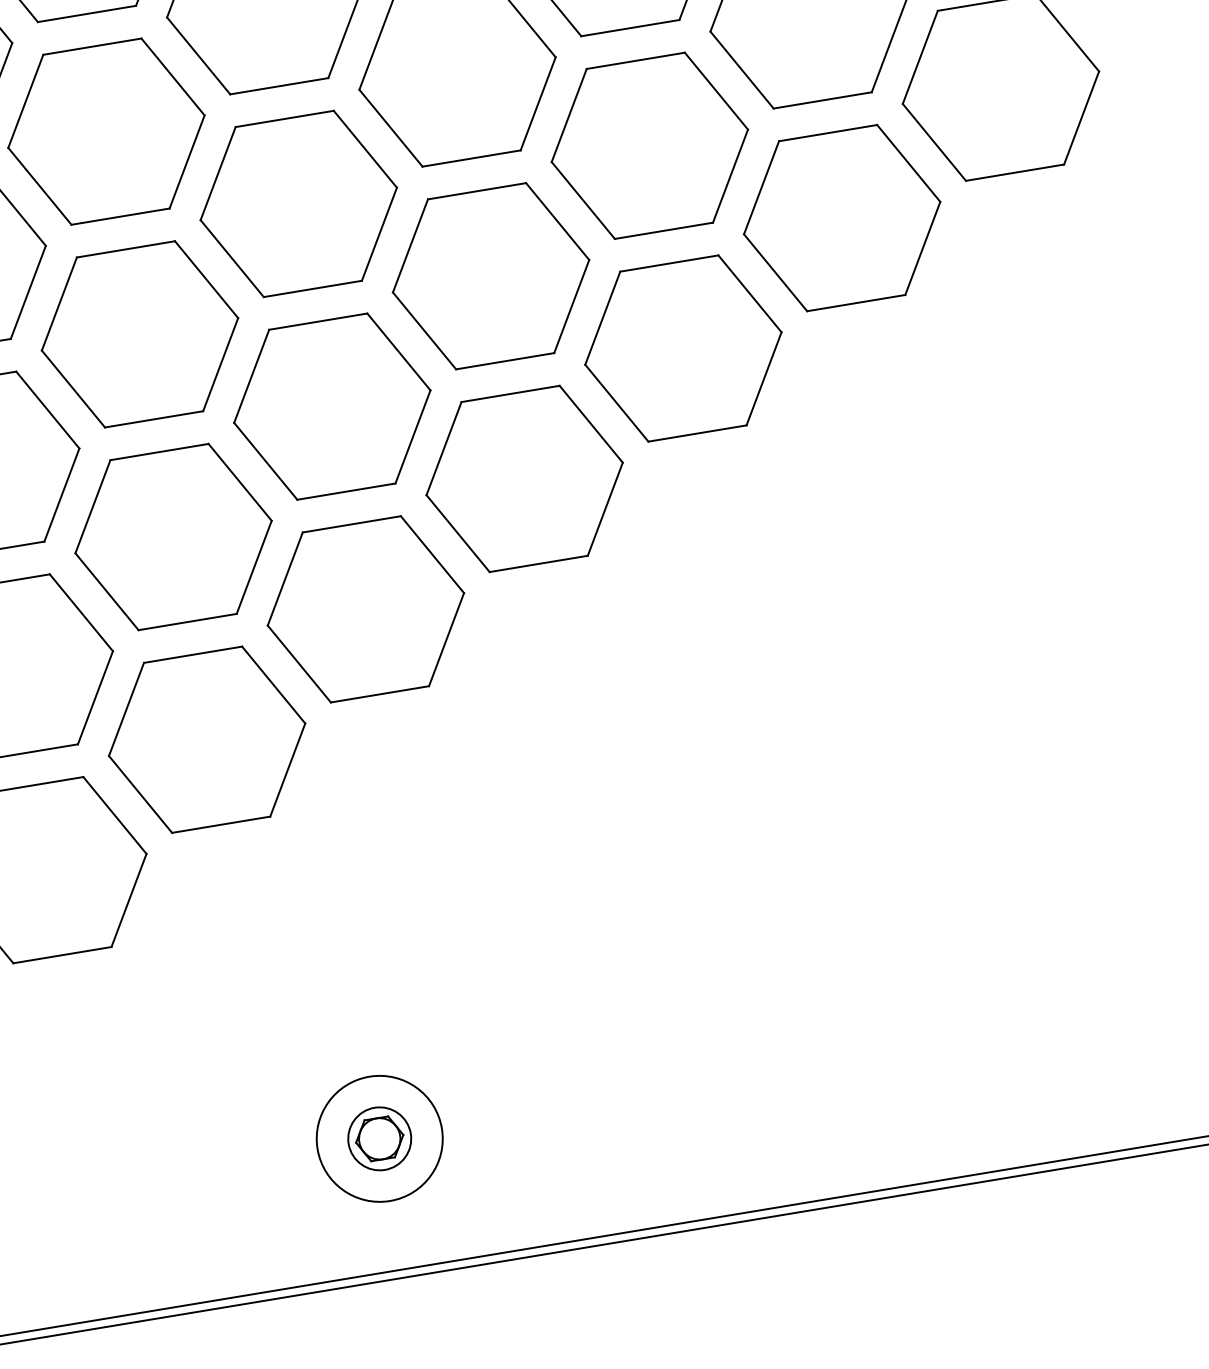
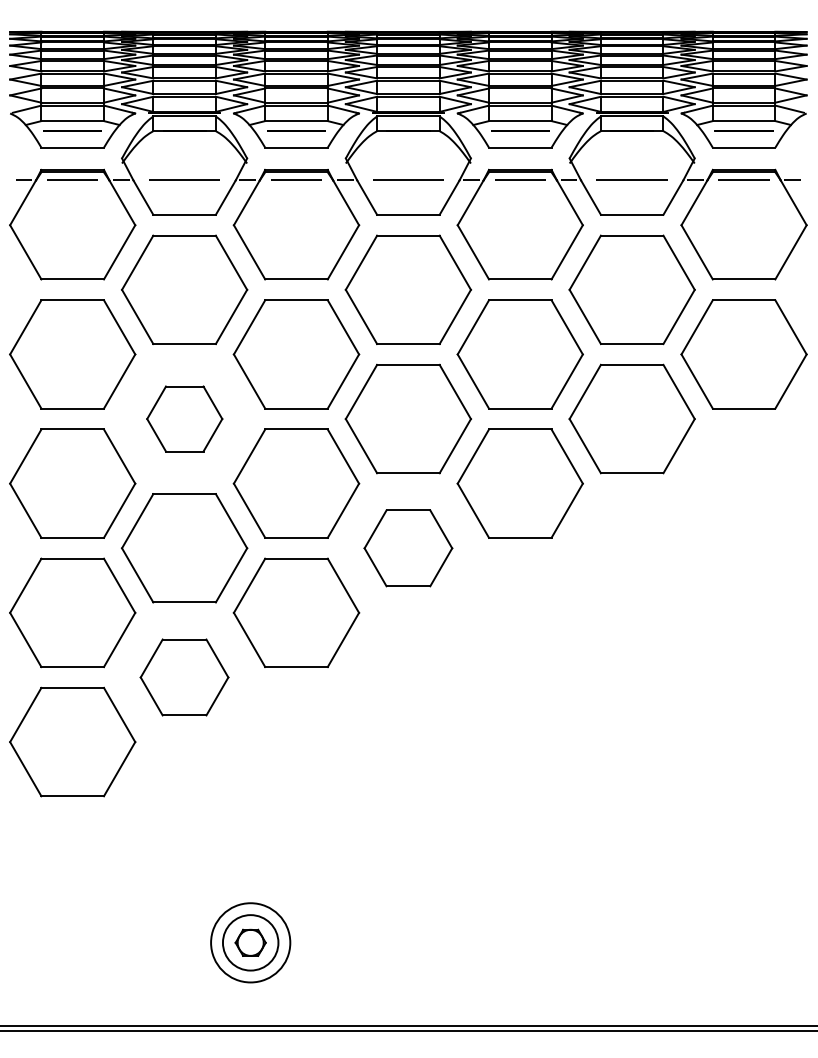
part: (139, 333) -> (184, 418), size x0.6
part: (524, 479) -> (408, 548), size x0.7
part: (206, 739) -> (184, 677), size x0.7
circle: (379, 1138) -> (250, 942), size x1.4

